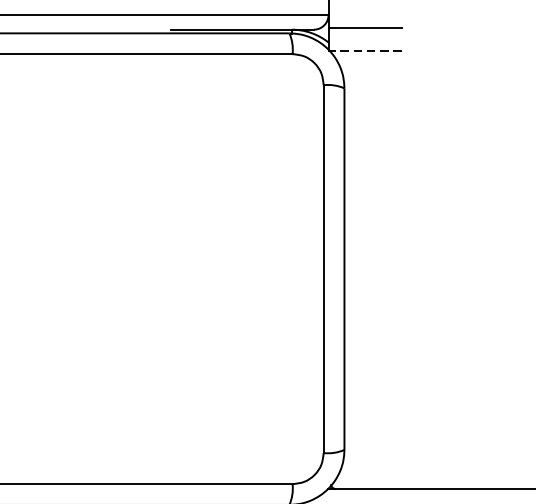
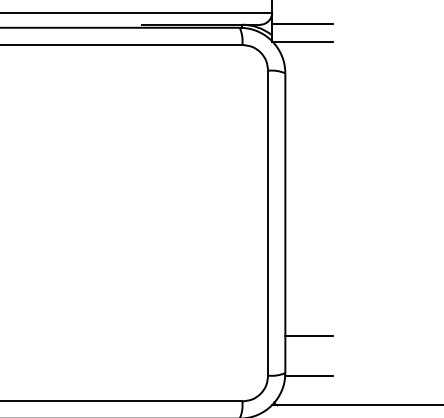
line: (365, 51) -> (302, 42), dashed -> solid
line: (372, 404) -> (308, 335), added
line: (372, 454) -> (308, 376), added

